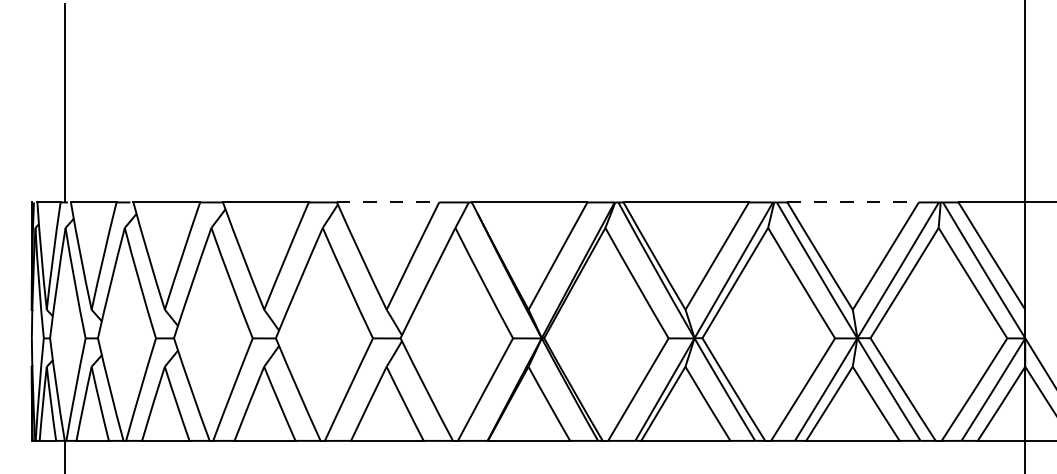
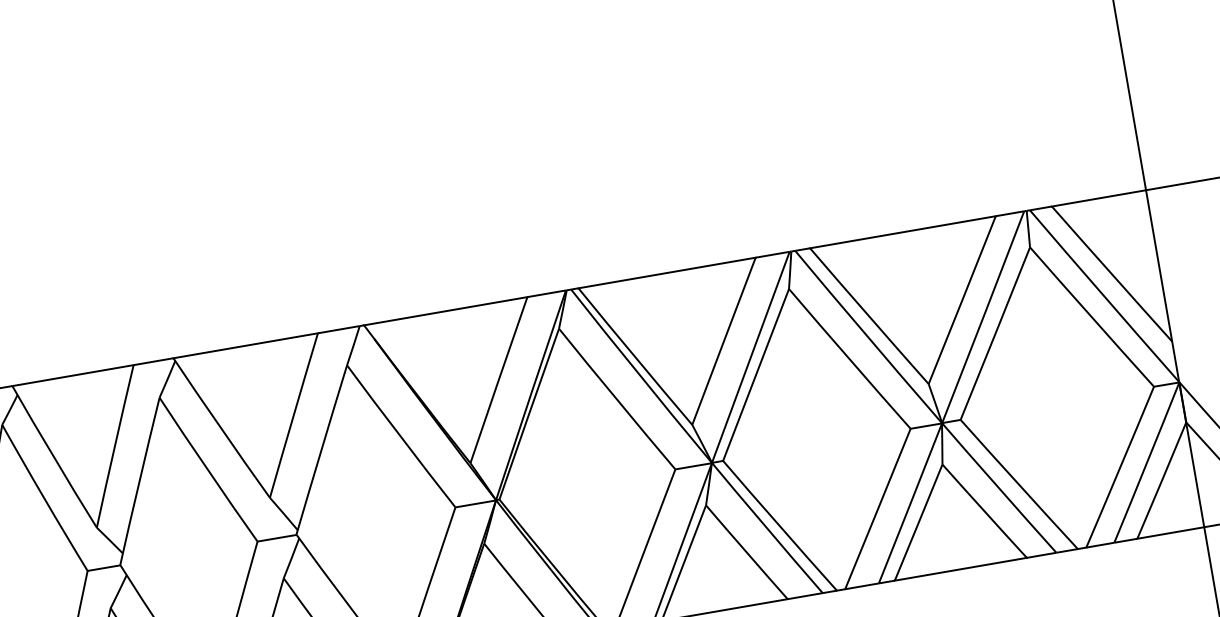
line: (388, 202) -> (246, 345), dashed -> solid
line: (853, 202) -> (903, 232), dashed -> solid

